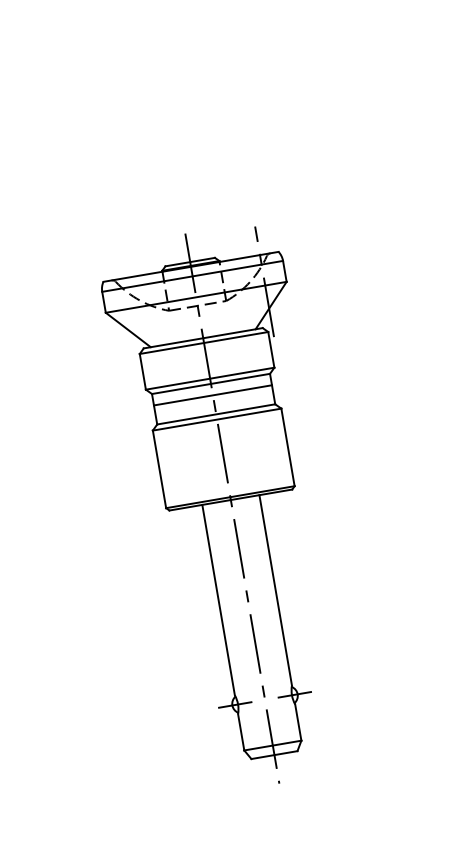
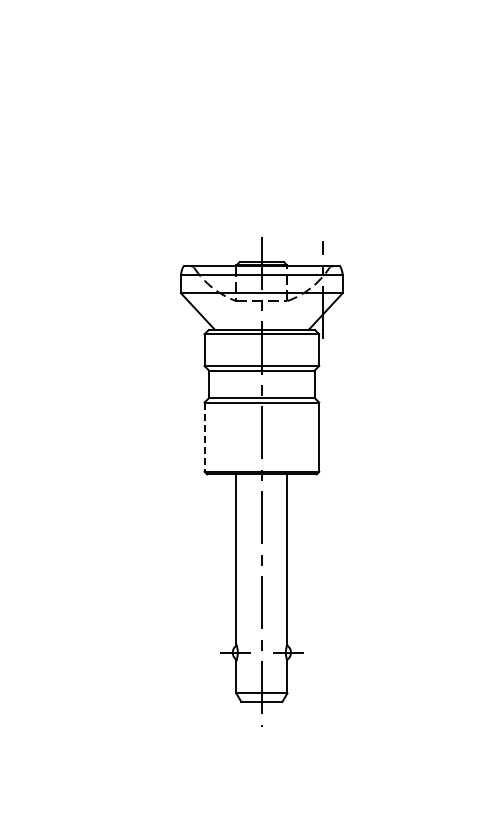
line: (212, 394) -> (261, 380), removed
line: (159, 469) -> (204, 437), solid -> dashed

